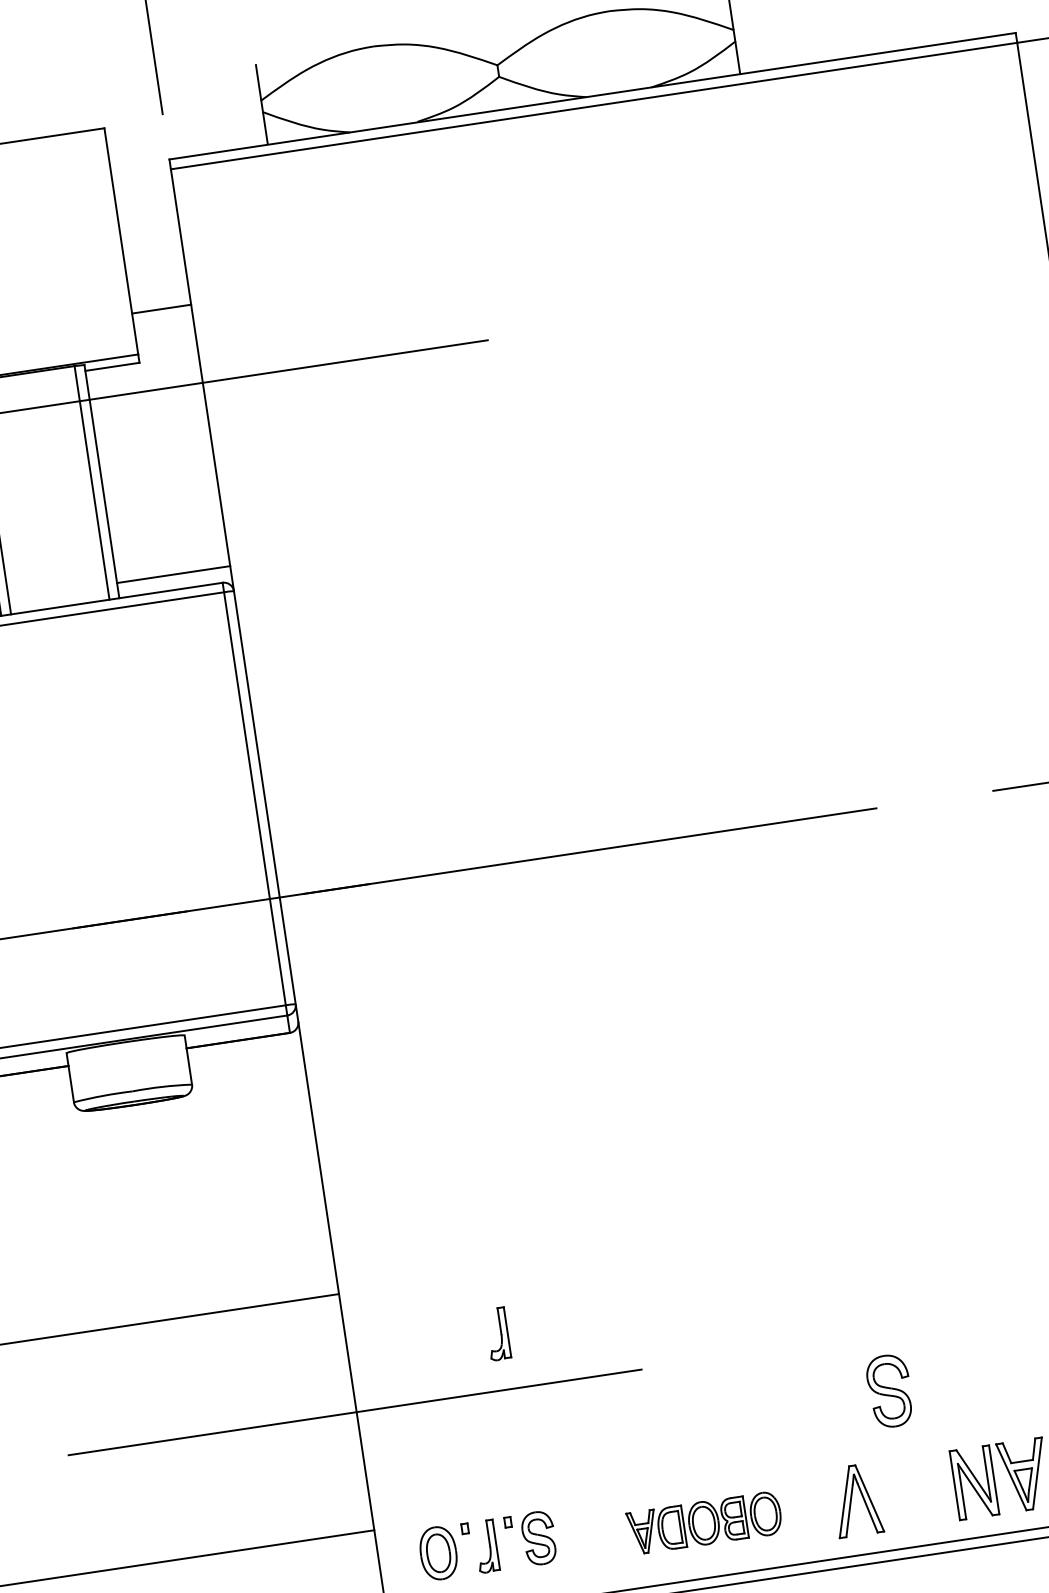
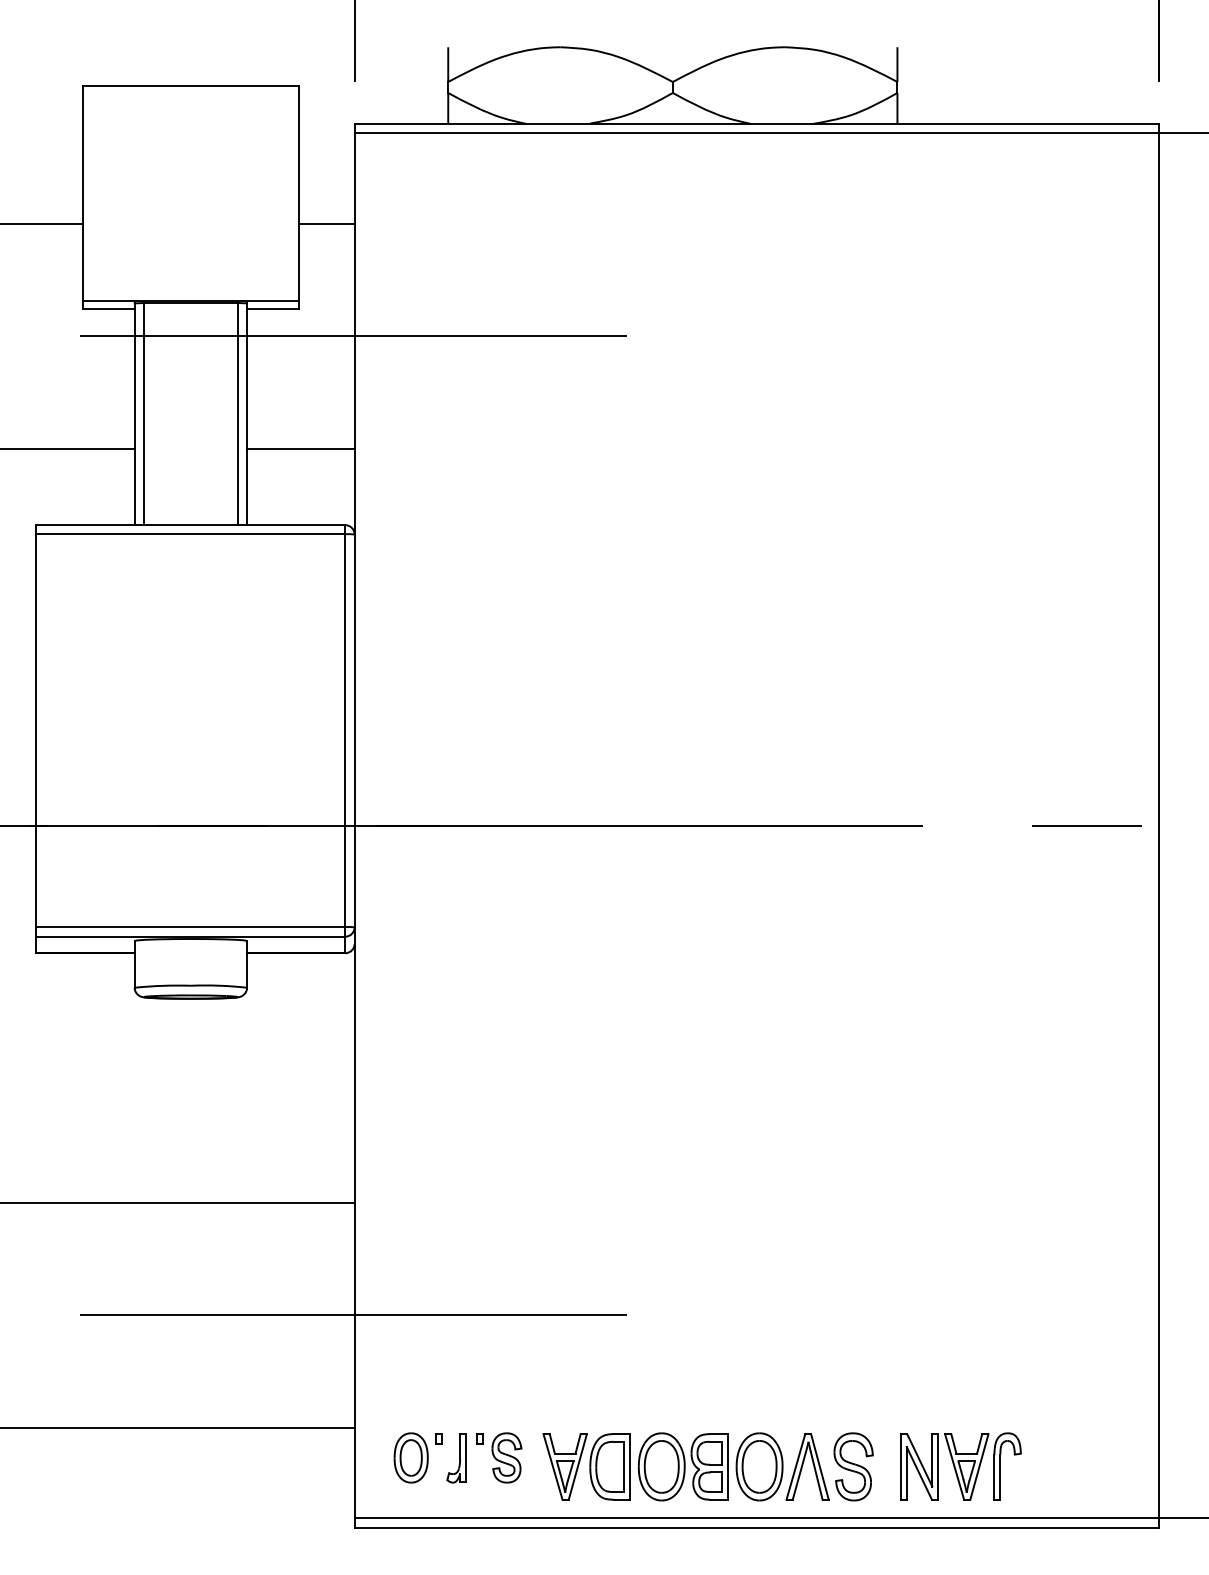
line: (161, 309) -> (326, 224), moved
line: (173, 574) -> (300, 448), moved
part: (497, 1334) -> (496, 1262), removed
part: (889, 1390) -> (853, 1466), moved
part: (704, 1522) -> (662, 1466), size x1.67

